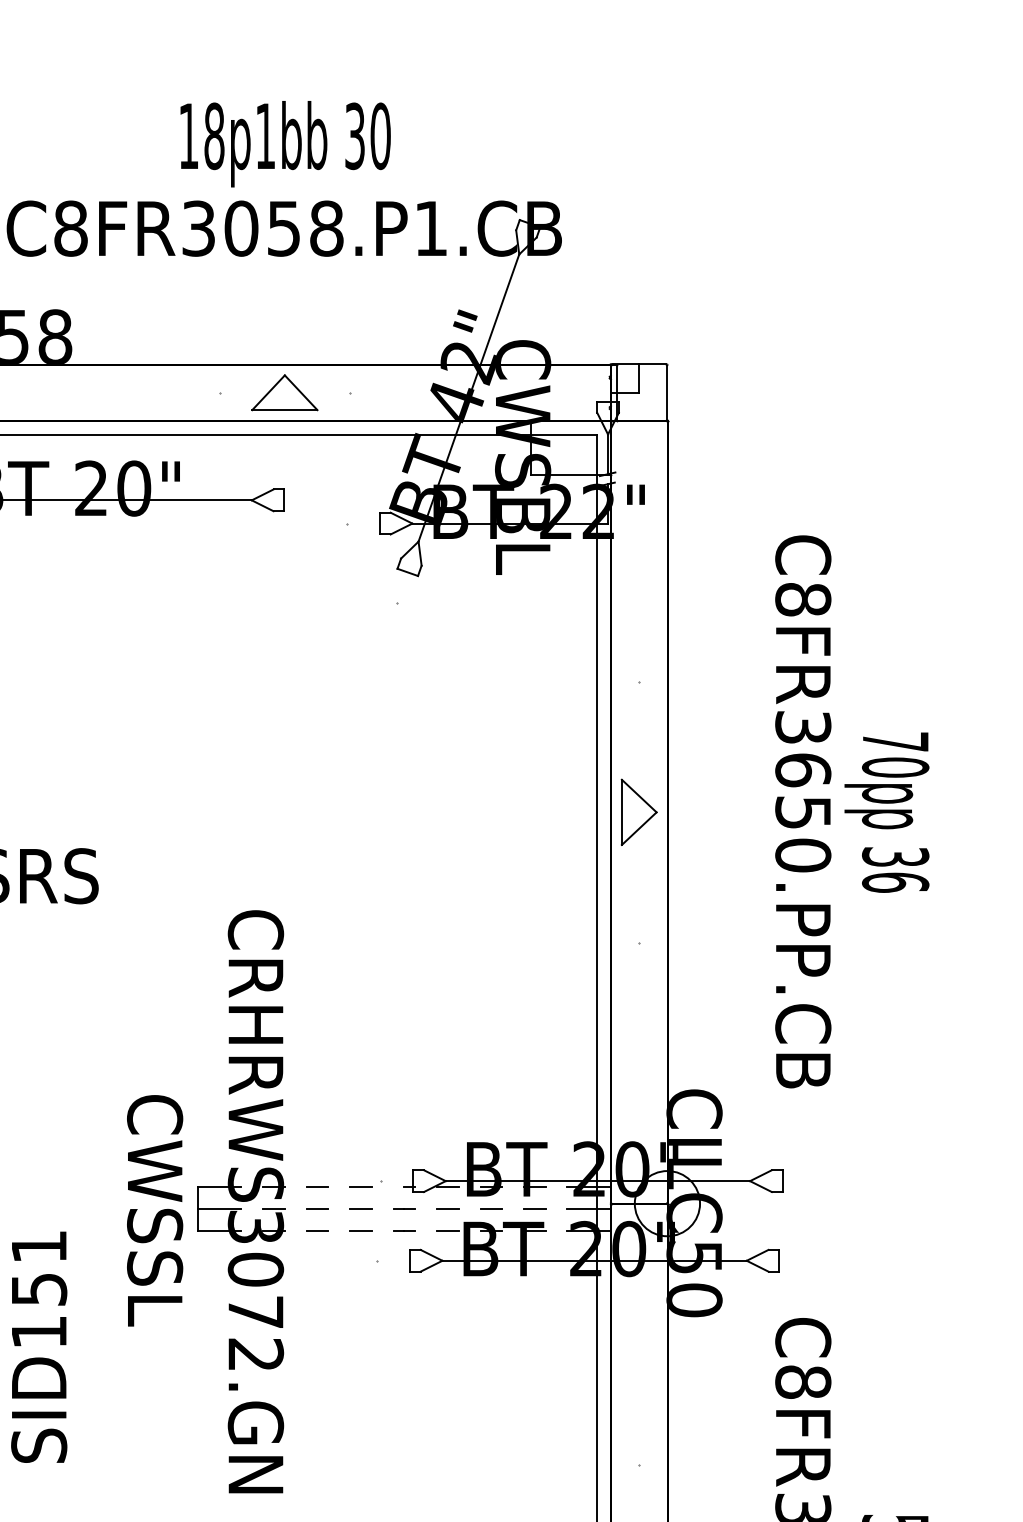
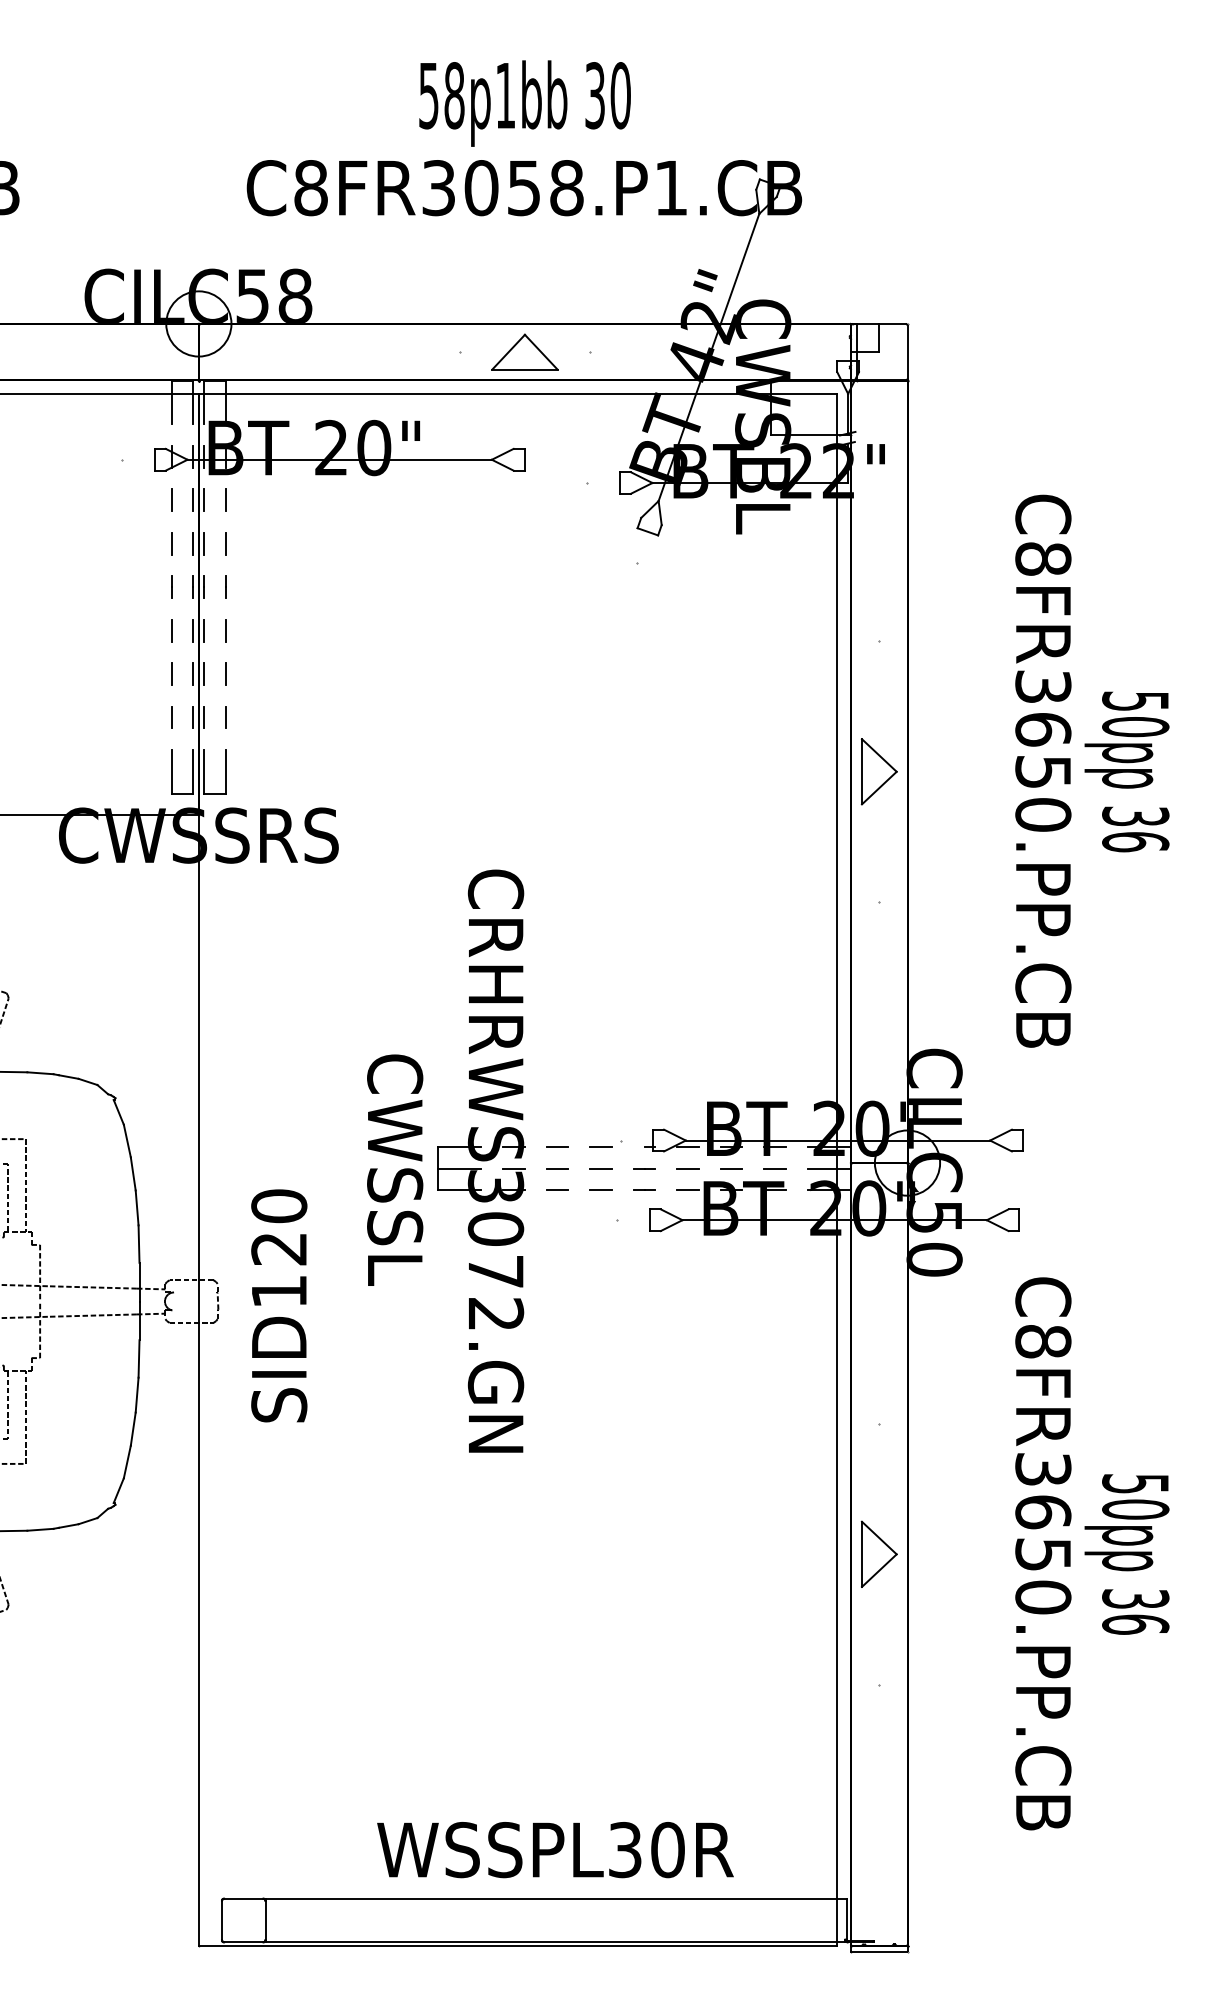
text: (188, 137) -> (428, 96), 18p1bb -> 58p1bb
text: (895, 741) -> (1135, 700), 70pp -> 50pp
text: (39, 1268) -> (279, 1227), SID151 -> SID120

